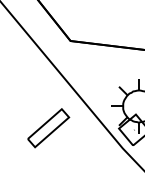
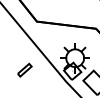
part: (48, 126) -> (24, 69), size x0.6

